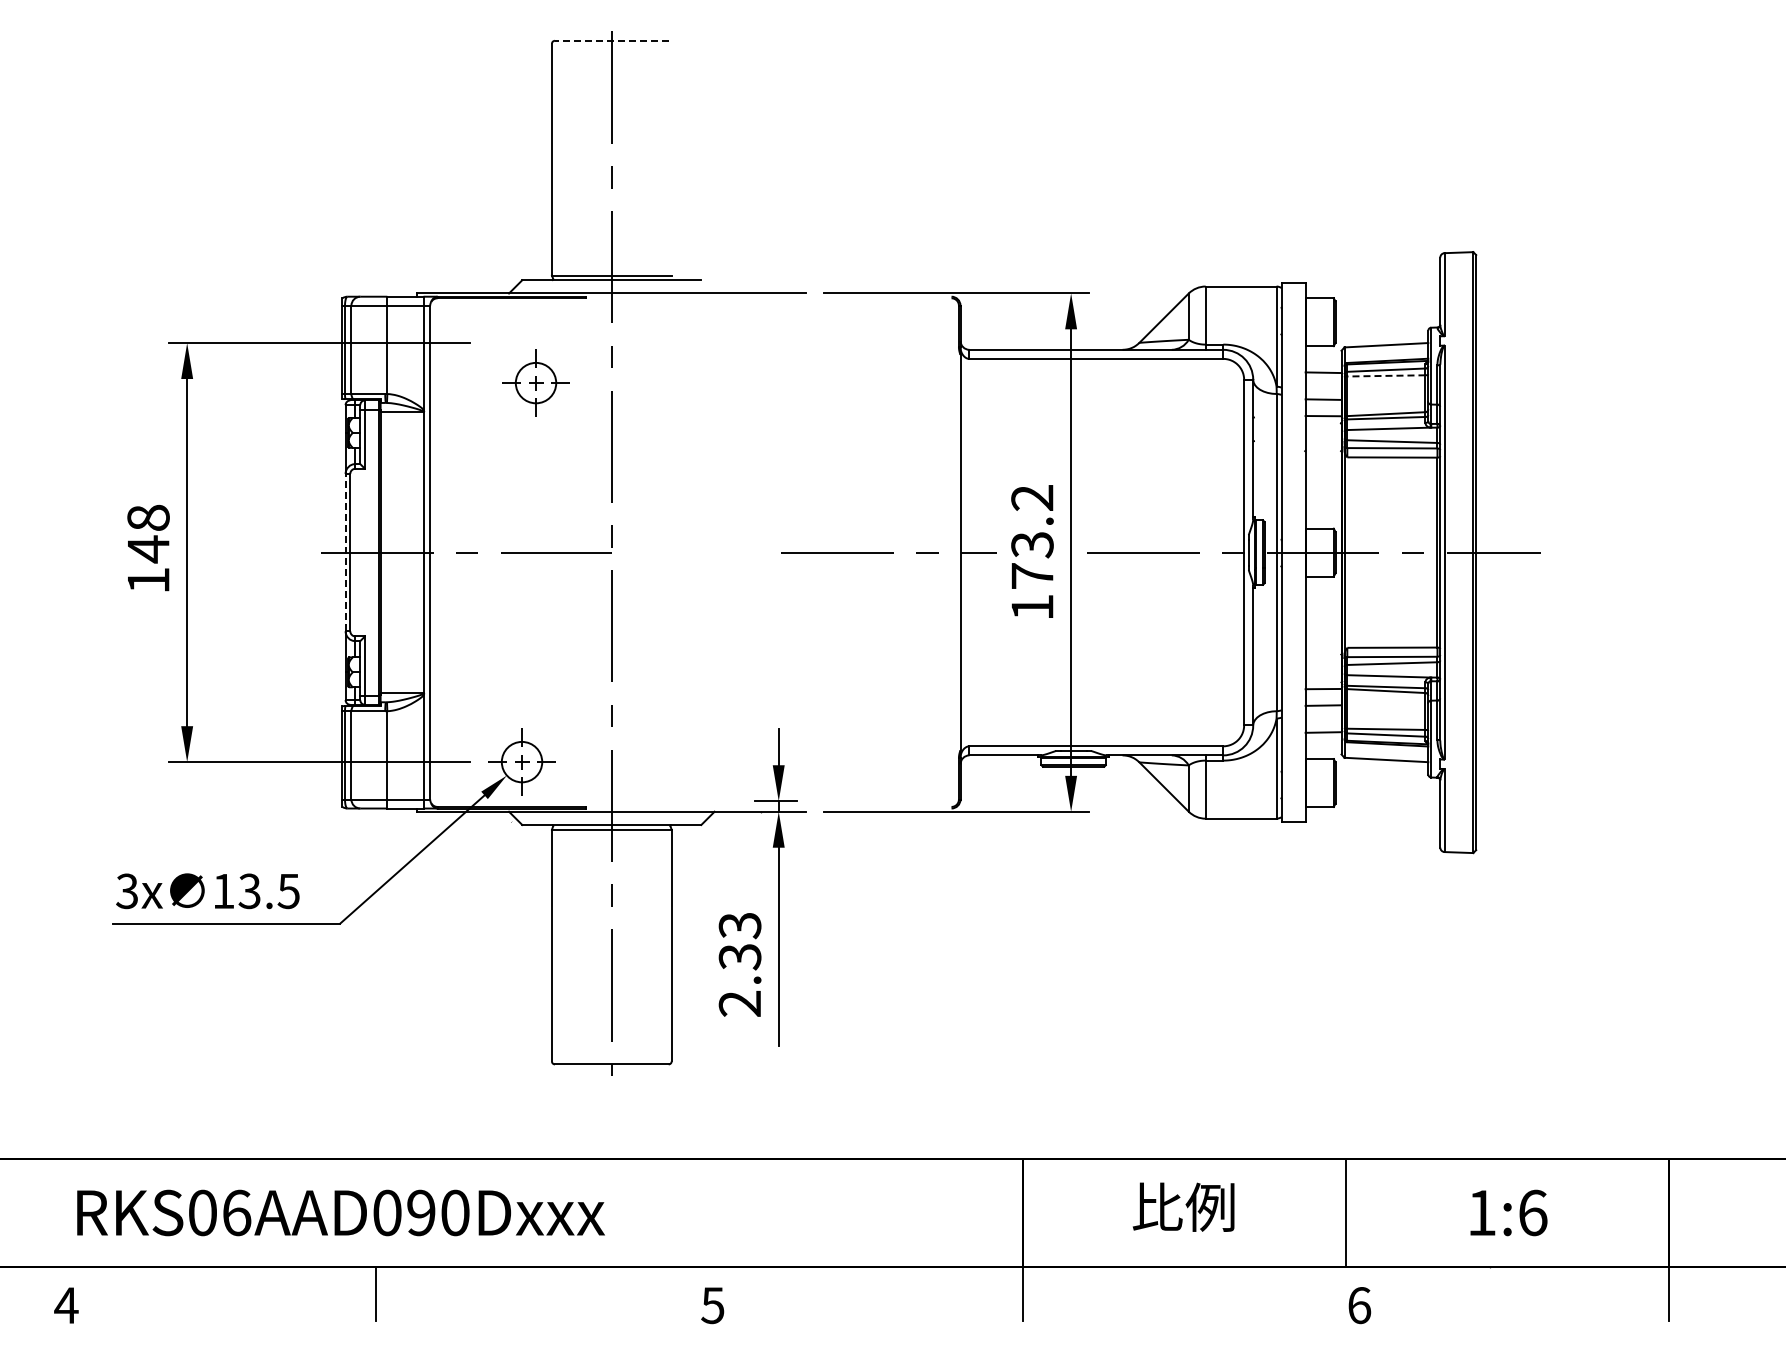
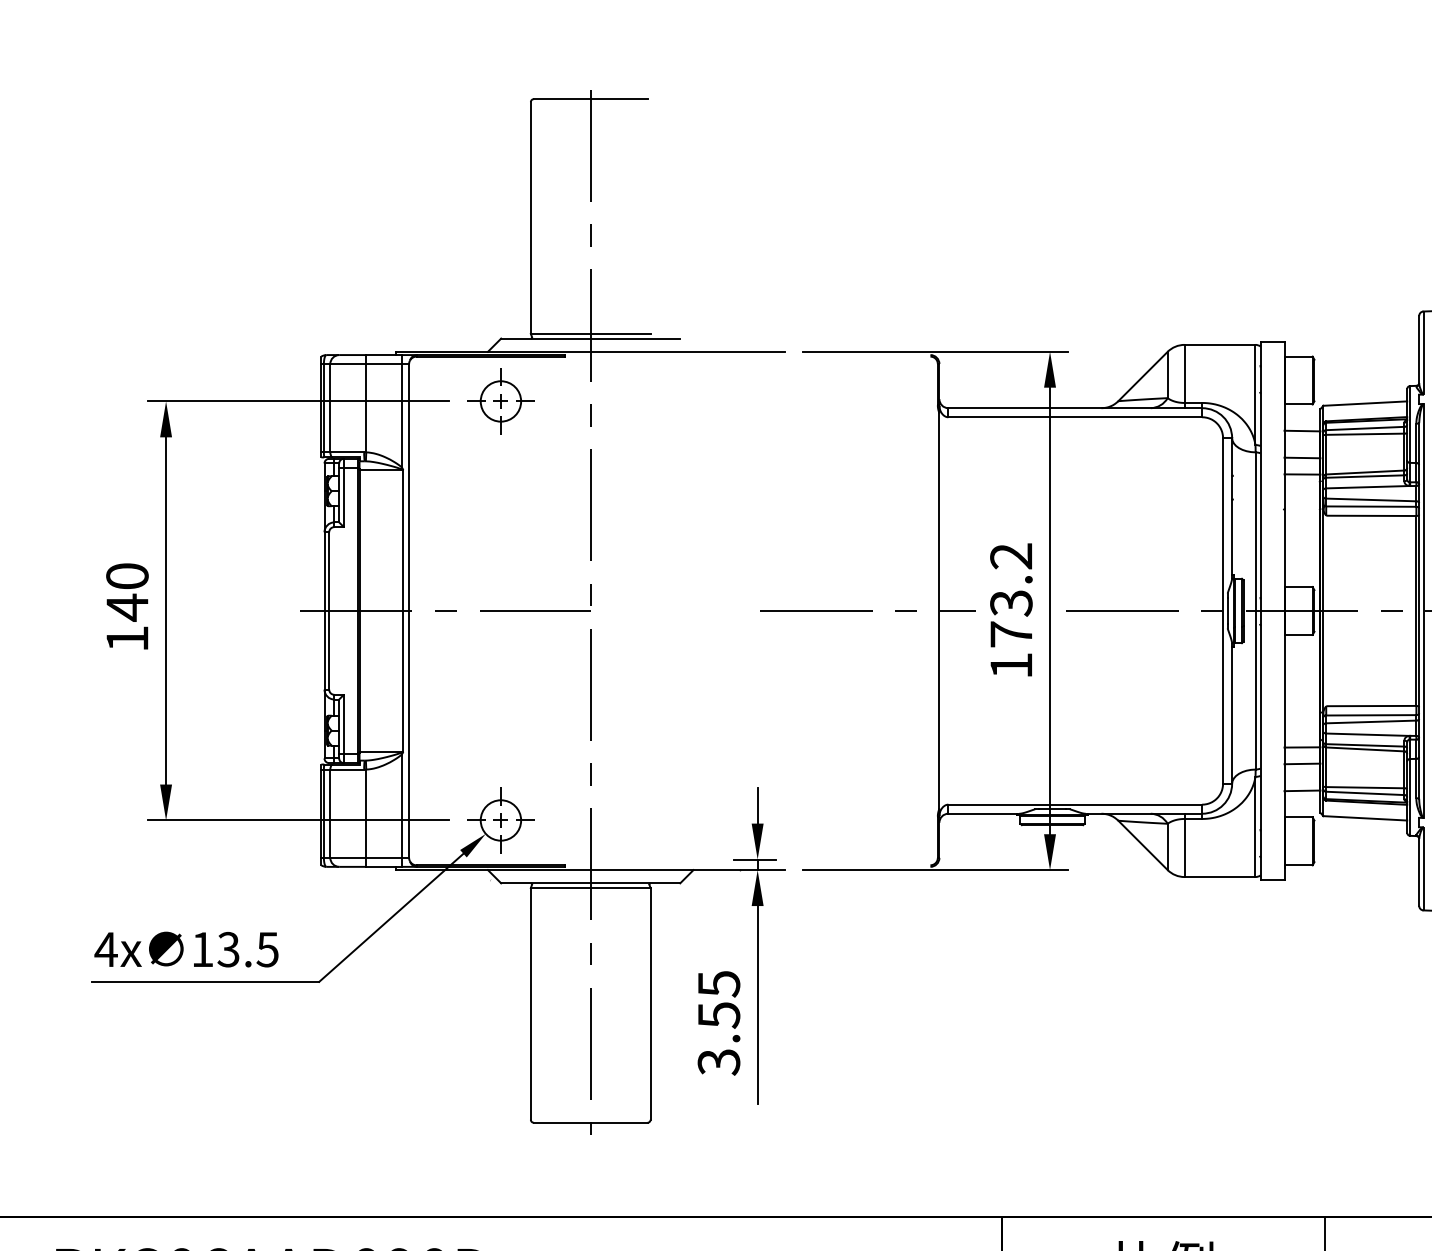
line: (611, 40) -> (590, 98), dashed -> solid
line: (1385, 375) -> (1364, 433), dashed -> solid
part: (535, 382) -> (500, 400), moved
text: (148, 517) -> (127, 575), 148 -> 140
line: (345, 552) -> (324, 610), dashed -> solid
text: (127, 891) -> (106, 949), 3x -> 4x
text: (739, 964) -> (718, 1022), 2.33 -> 3.55

